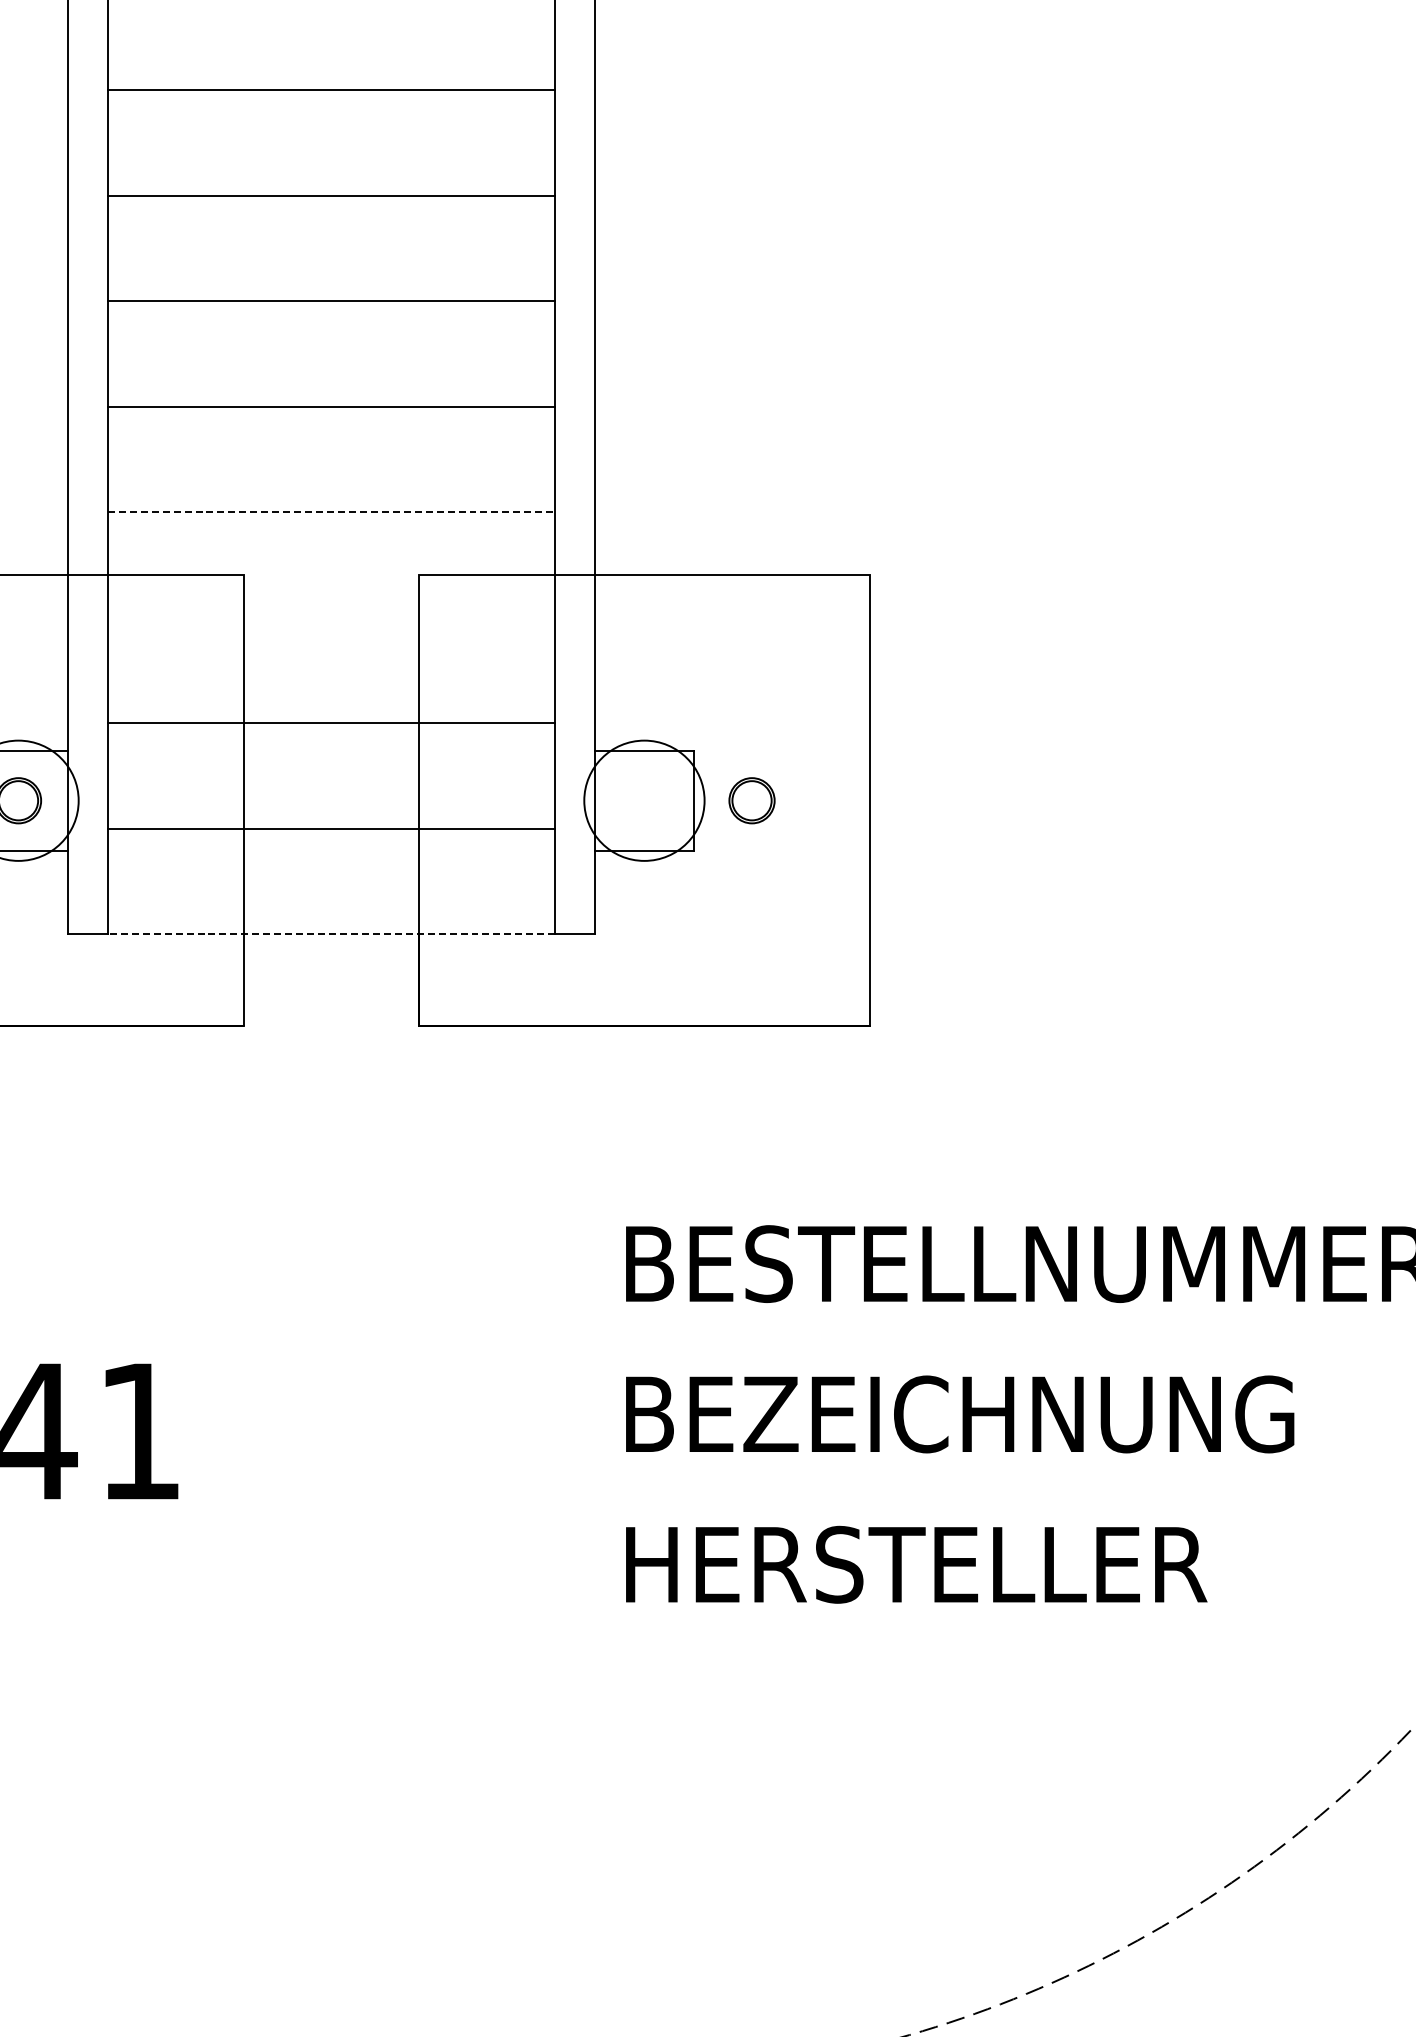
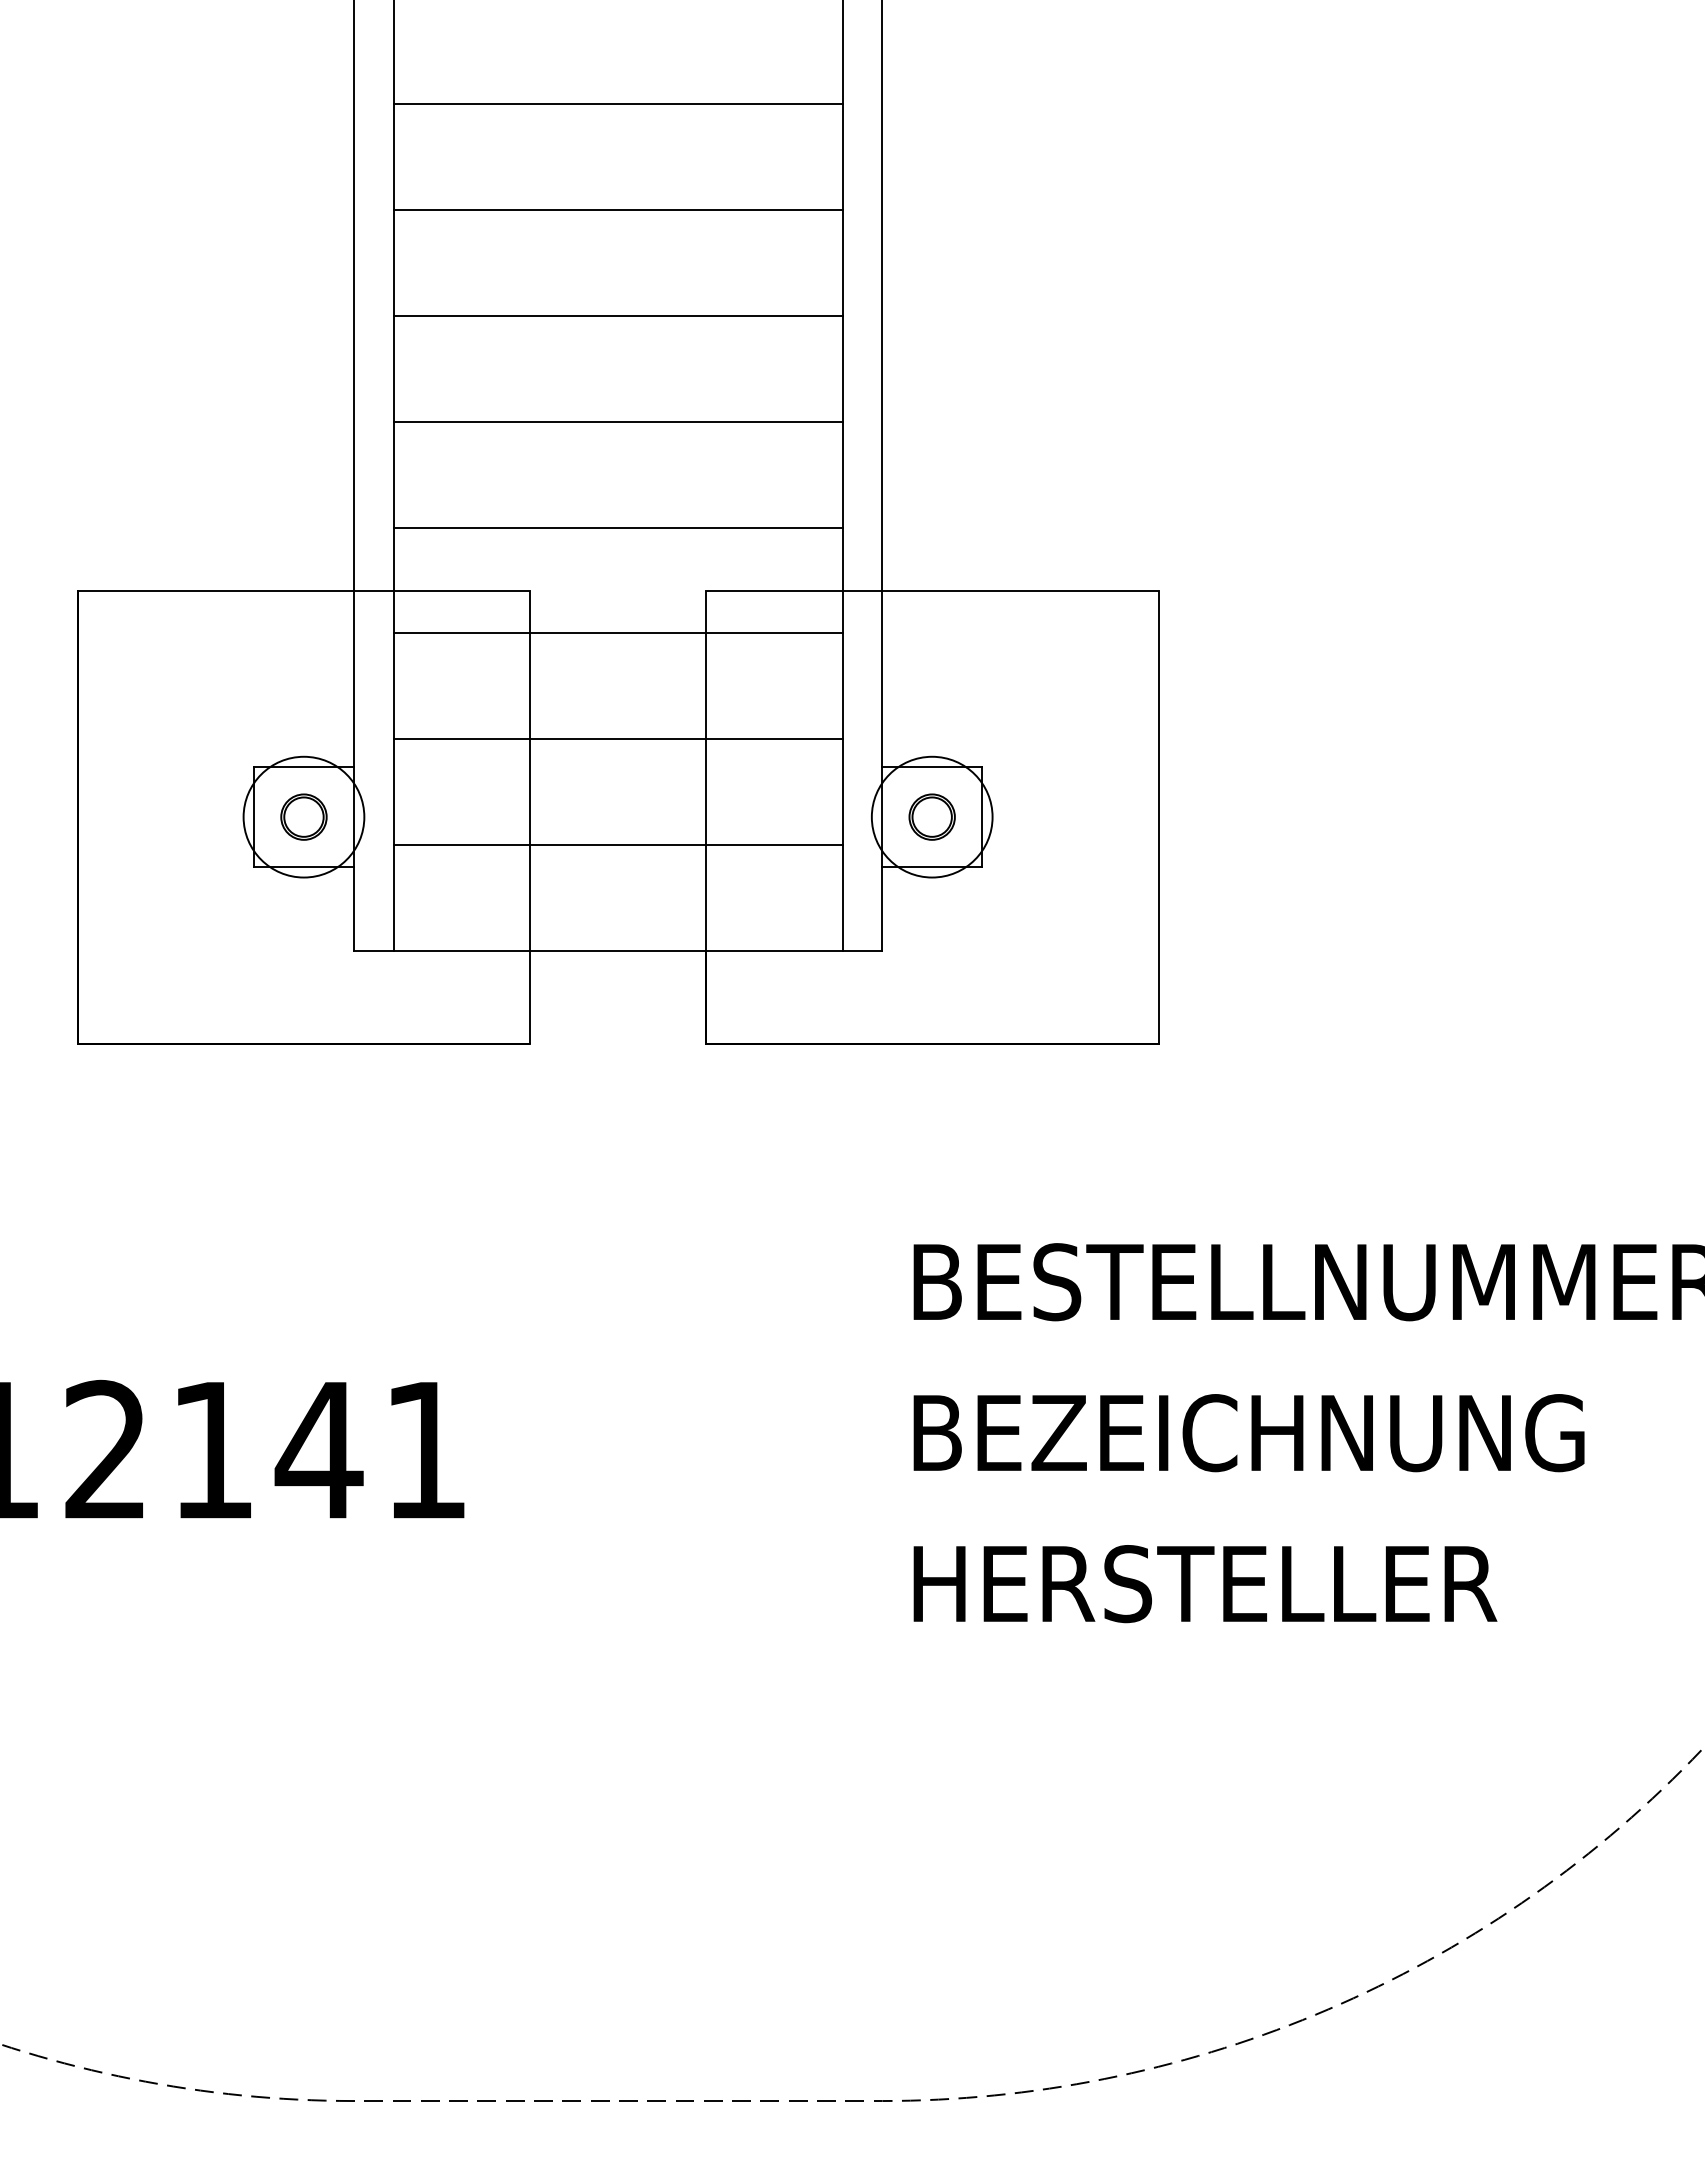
line: (331, 512) -> (618, 527), dashed -> solid
line: (330, 617) -> (617, 633), added
part: (751, 800) -> (931, 816), moved
line: (331, 933) -> (618, 950), dashed -> solid

